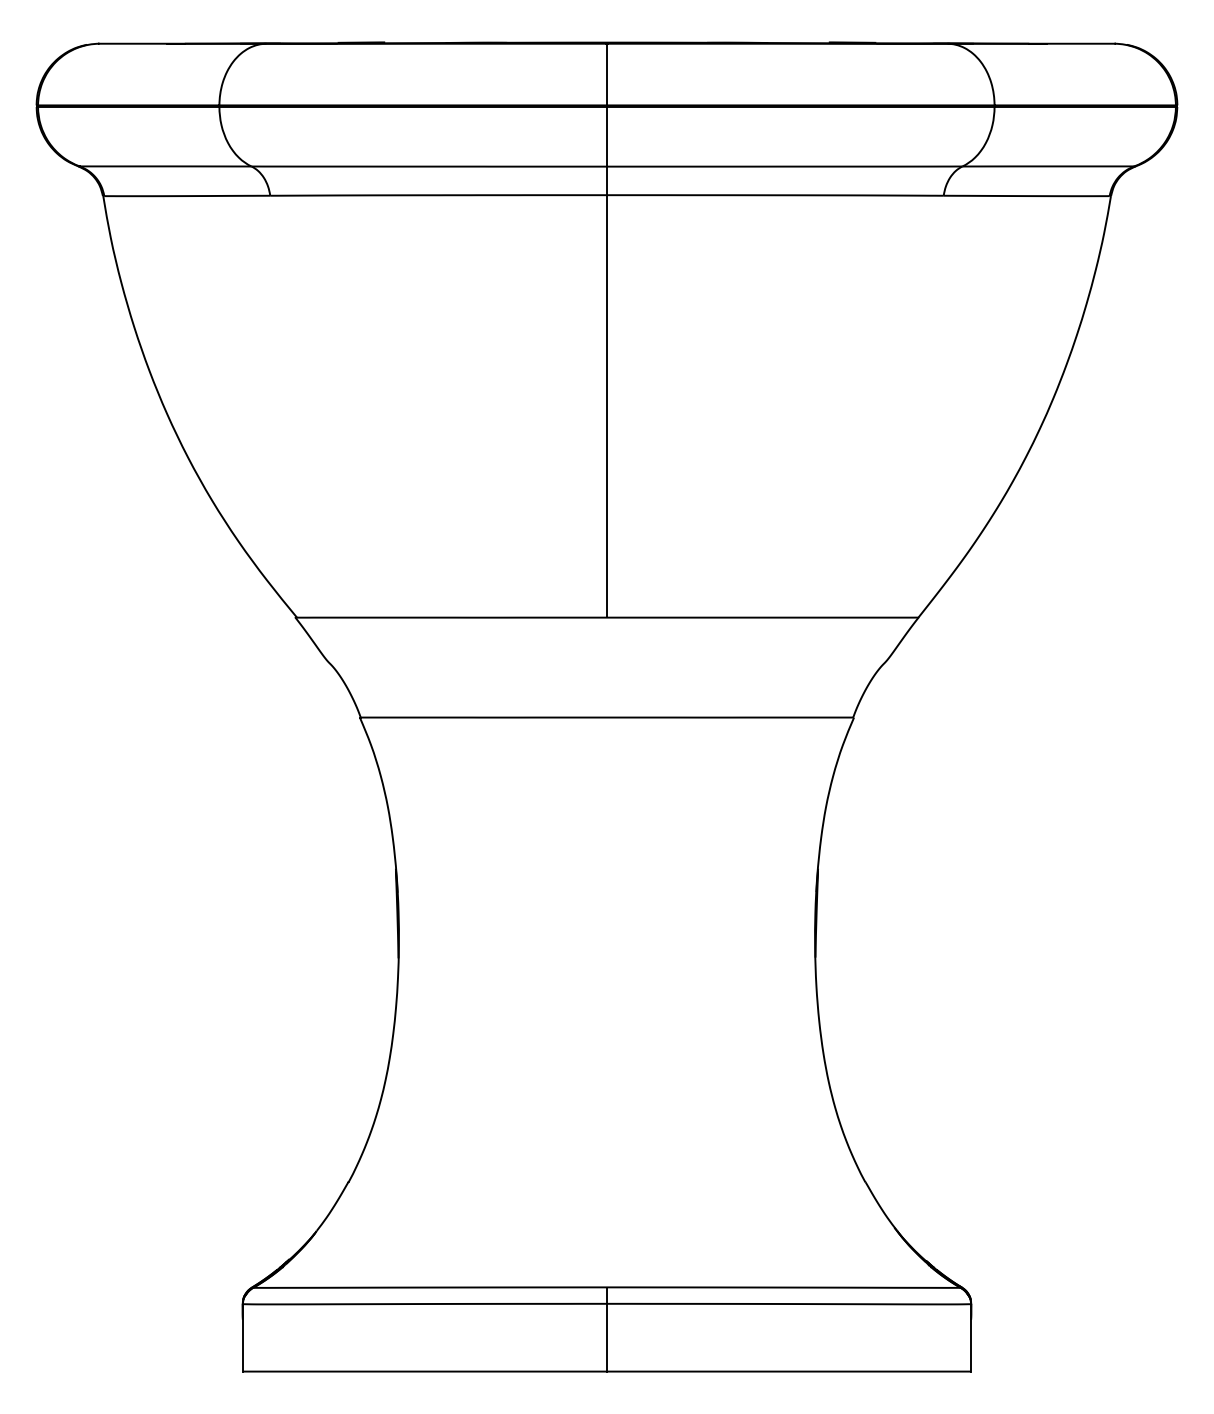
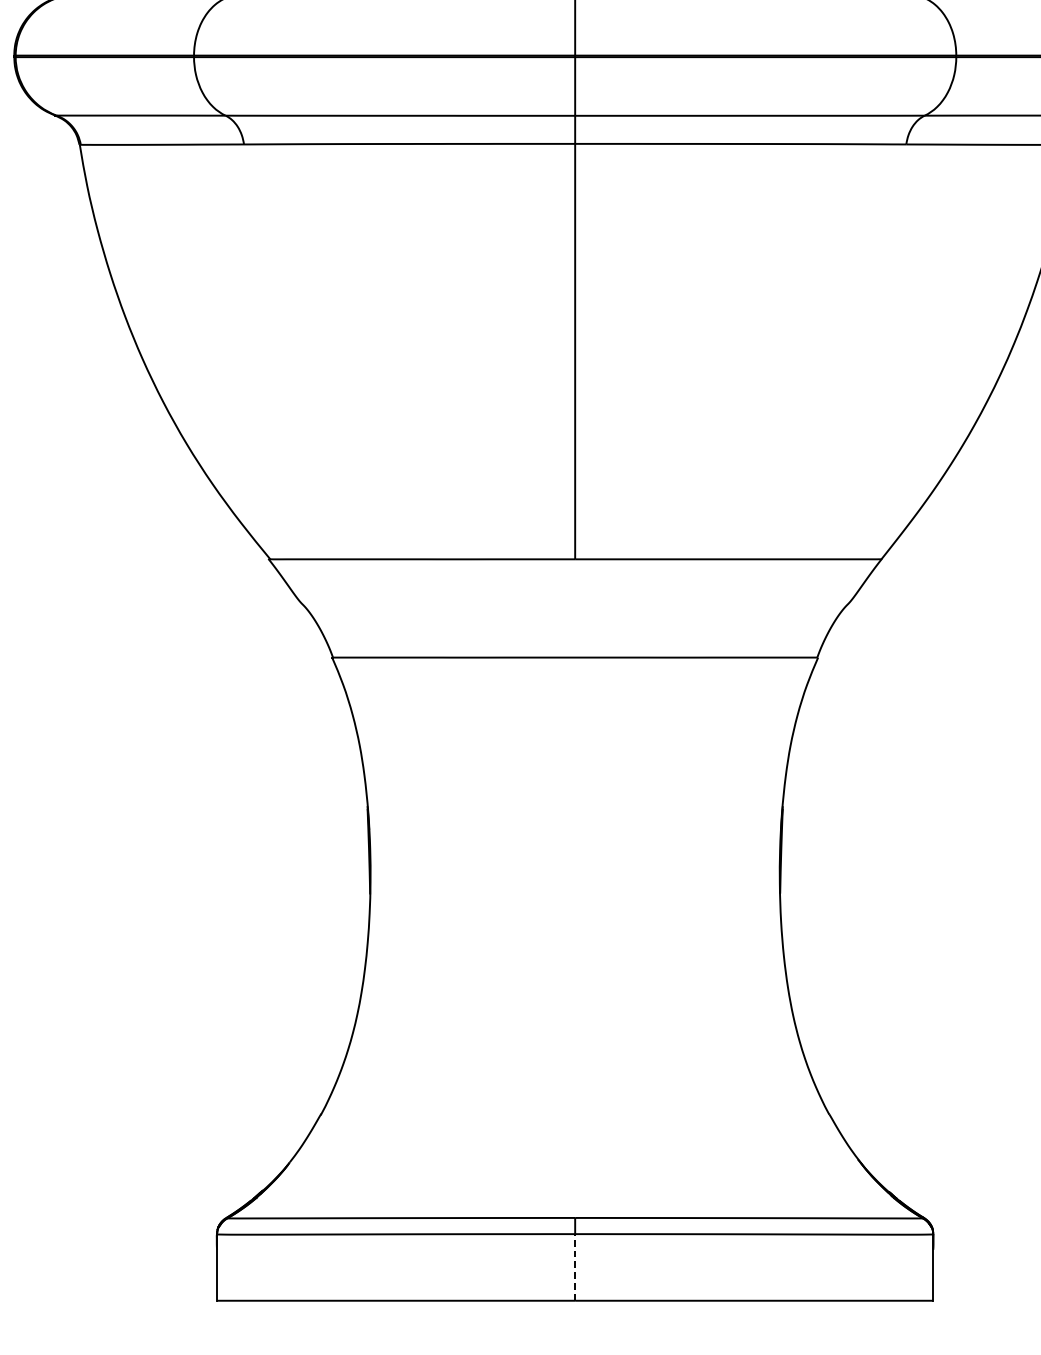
line: (606, 1337) -> (574, 1267), solid -> dashed

